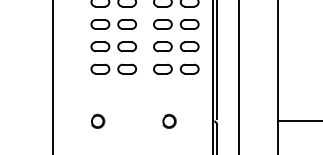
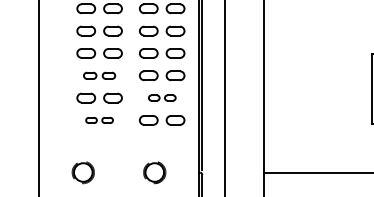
part: (113, 24) -> (99, 75), size x0.7
part: (176, 46) -> (162, 97), size x0.6
part: (113, 69) -> (99, 120), size x0.6
circle: (97, 121) -> (83, 172), size x1.6
circle: (169, 121) -> (155, 172), size x1.6

